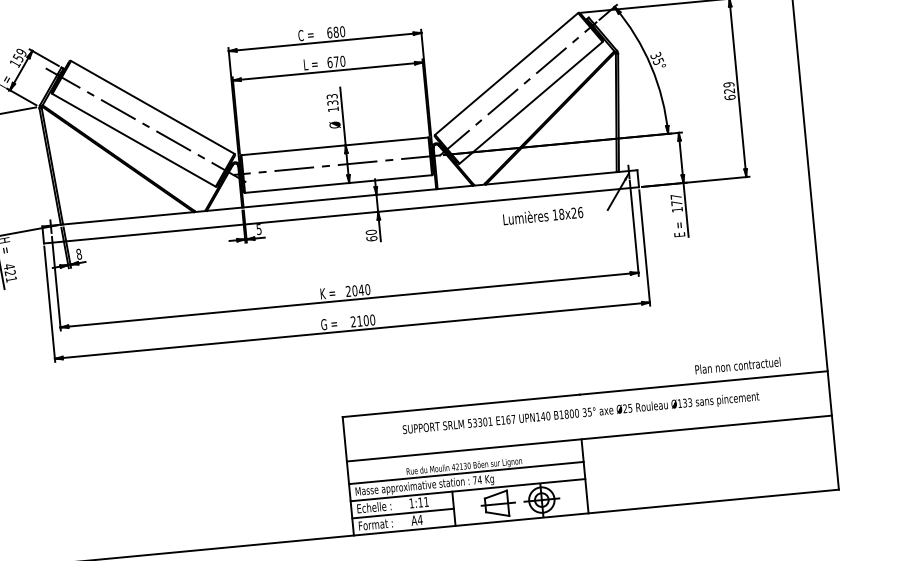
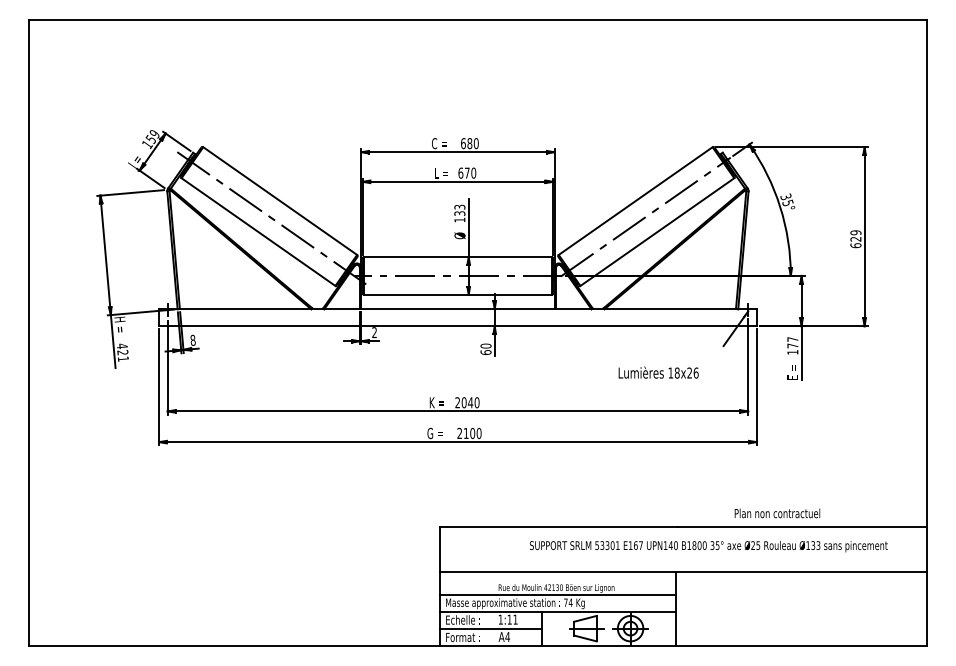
text: (542, 215) -> (658, 372), moved
text: (259, 229) -> (374, 332), 5 -> 2
text: (737, 365) -> (777, 513), moved
text: (580, 413) -> (708, 546), moved

